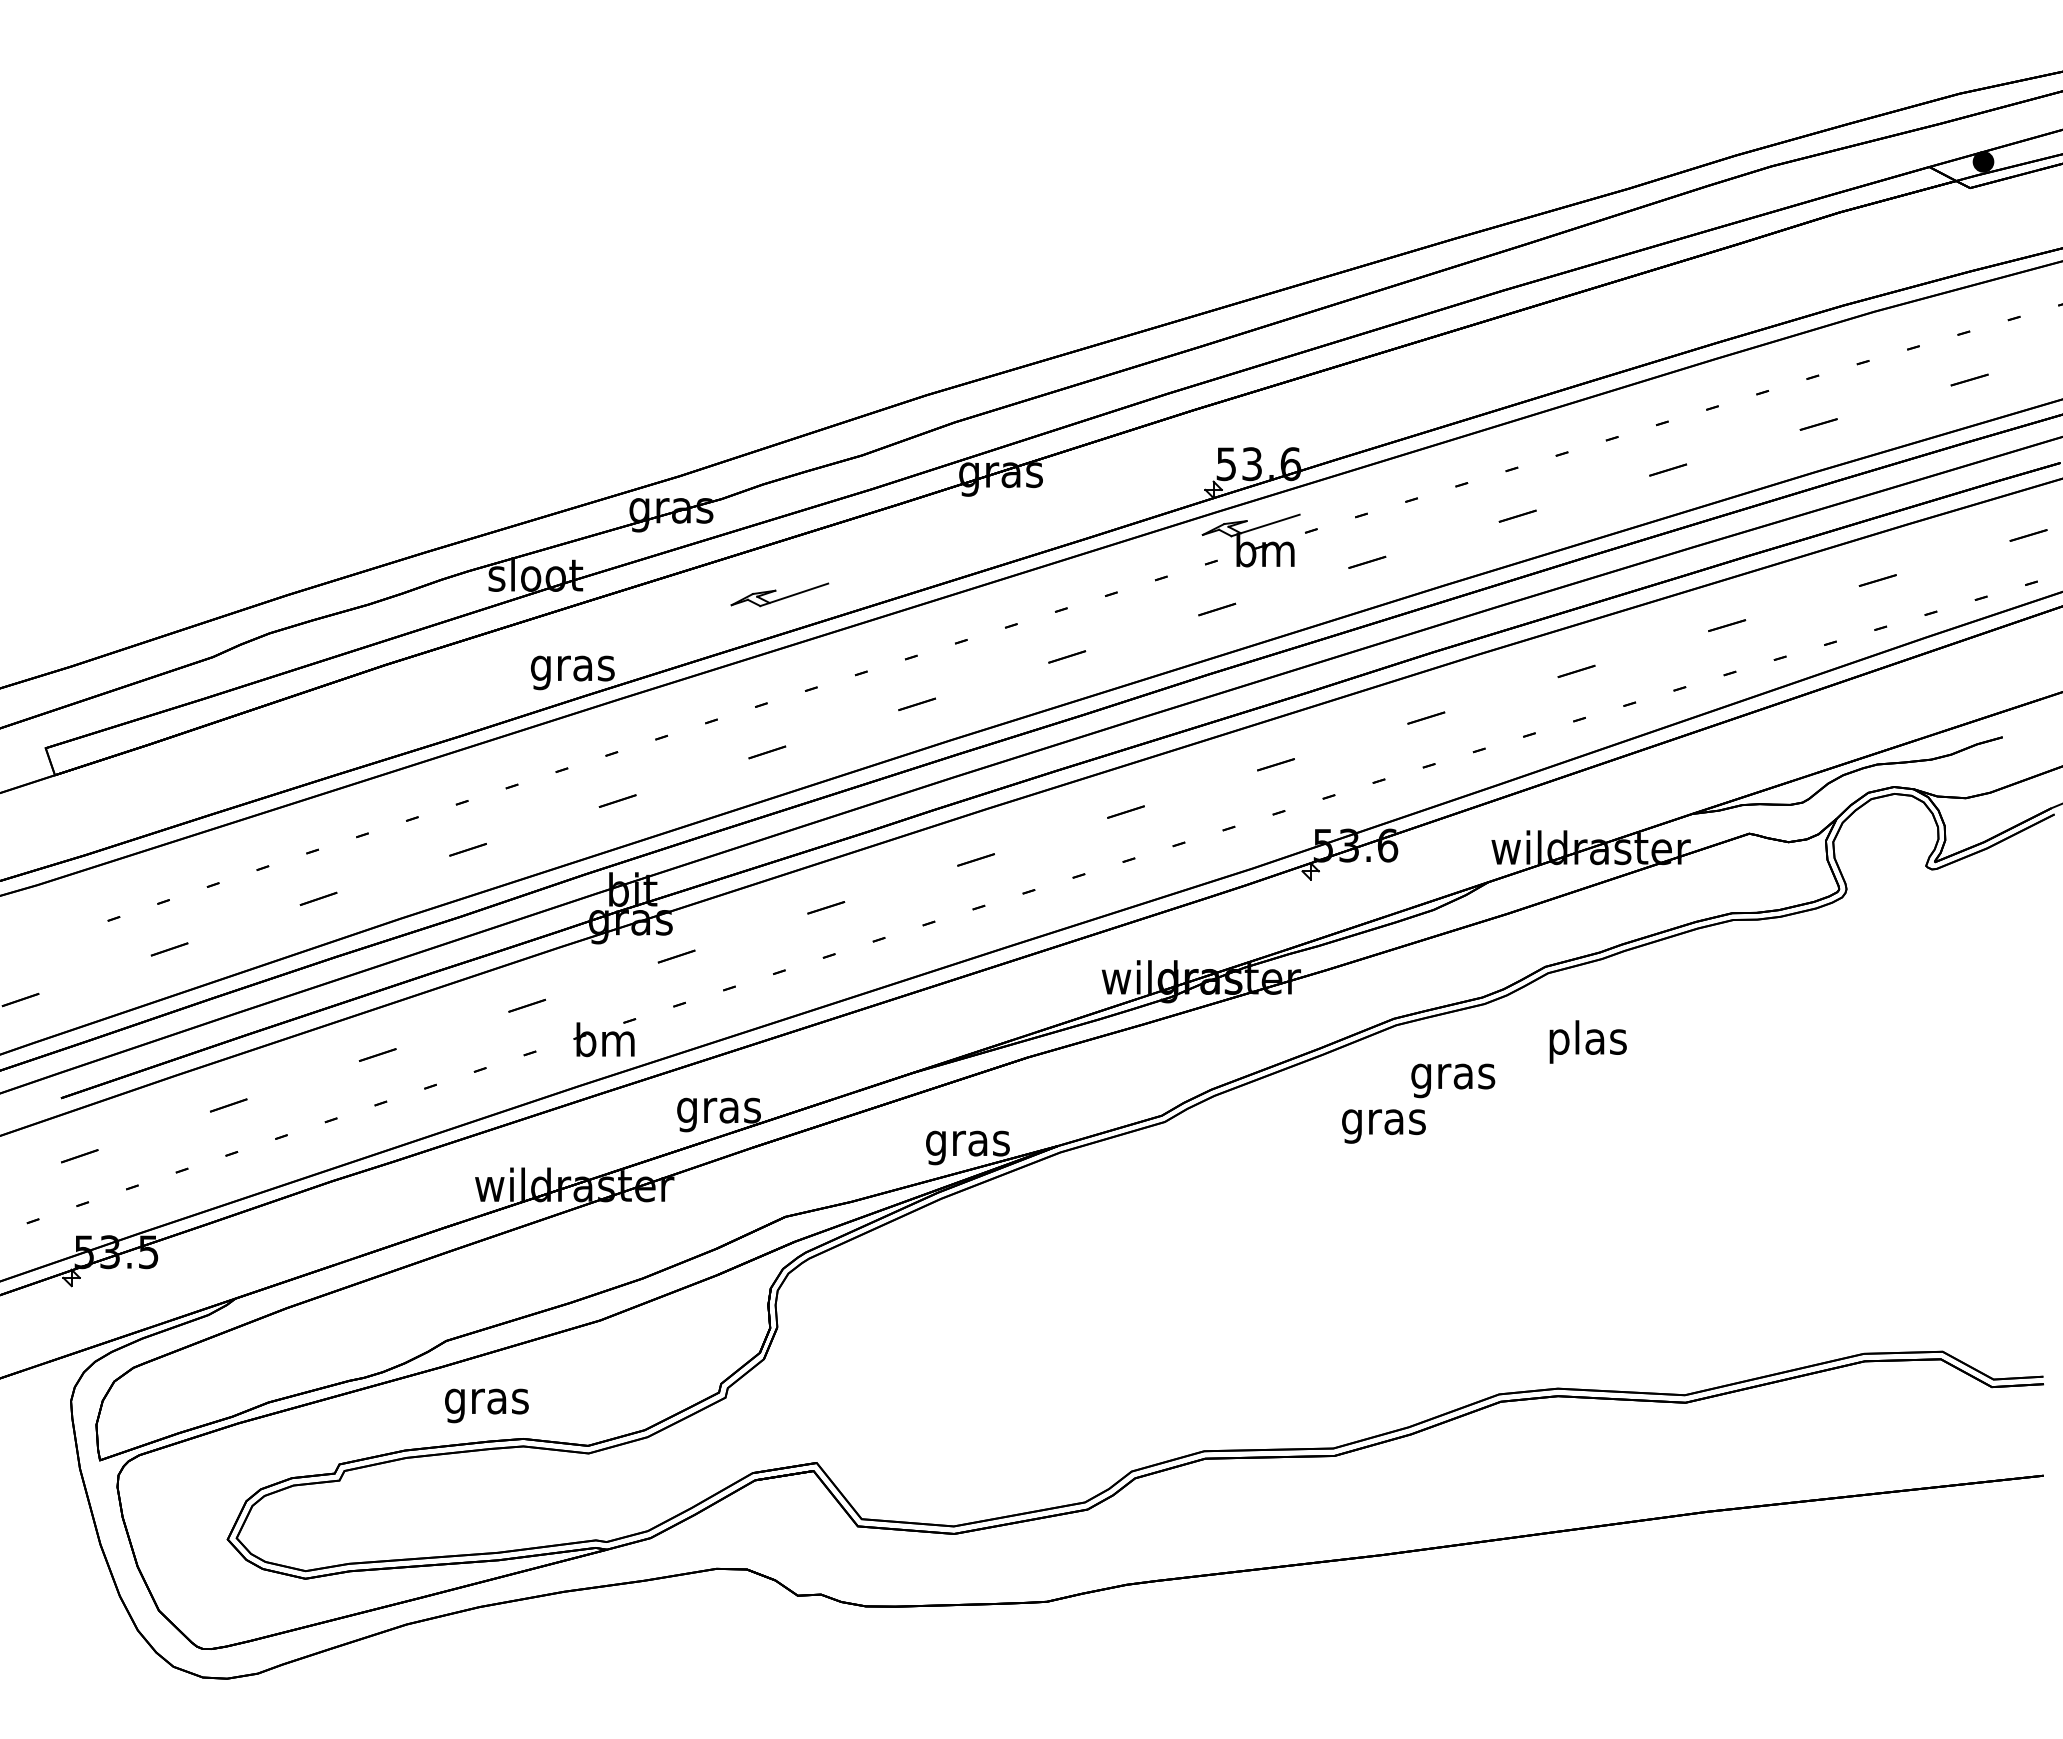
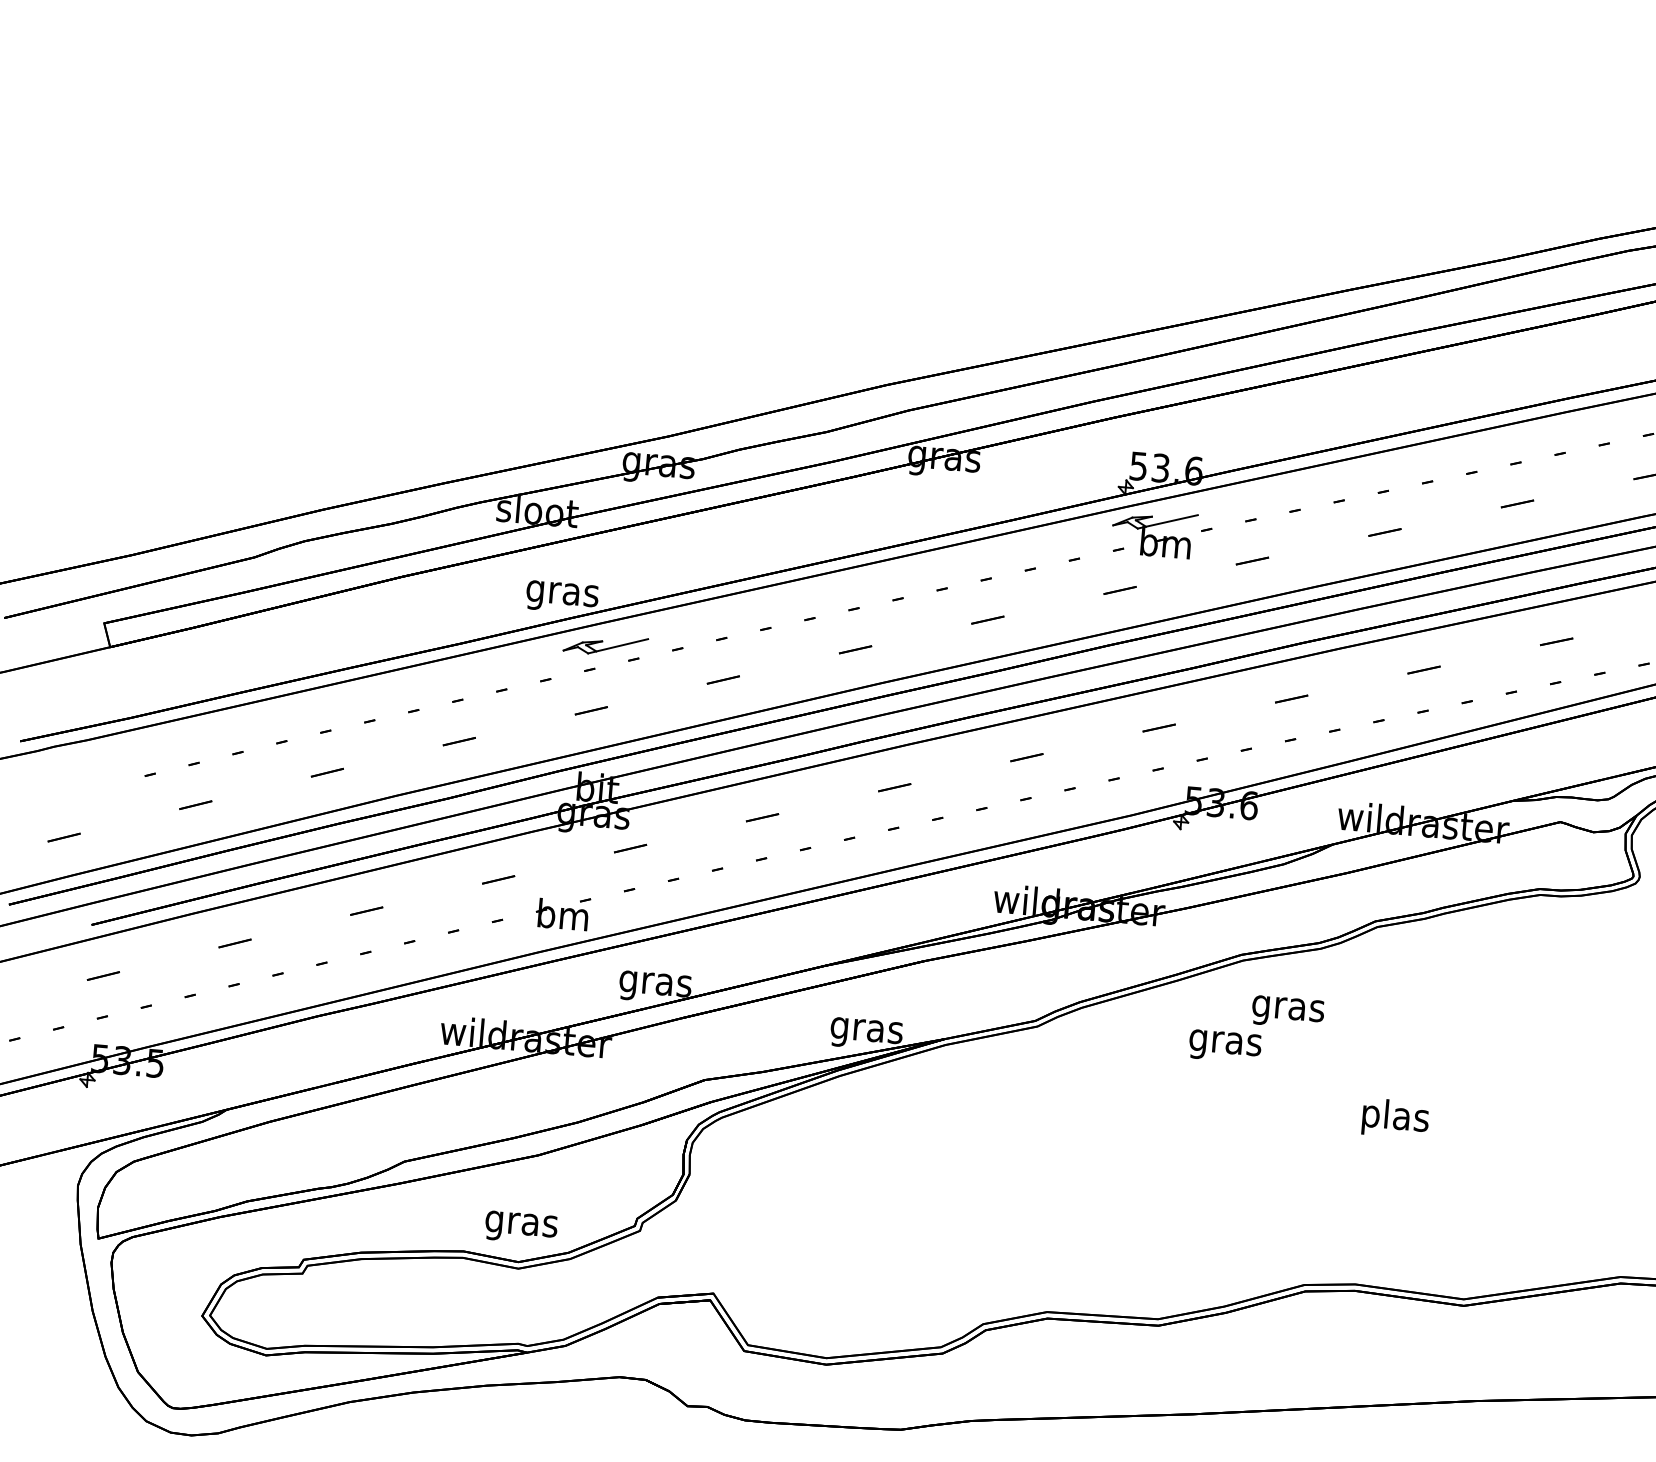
part: (779, 594) -> (605, 644), moved
text: (1587, 1041) -> (1395, 1118), moved
text: (486, 1405) -> (520, 1227), moved

